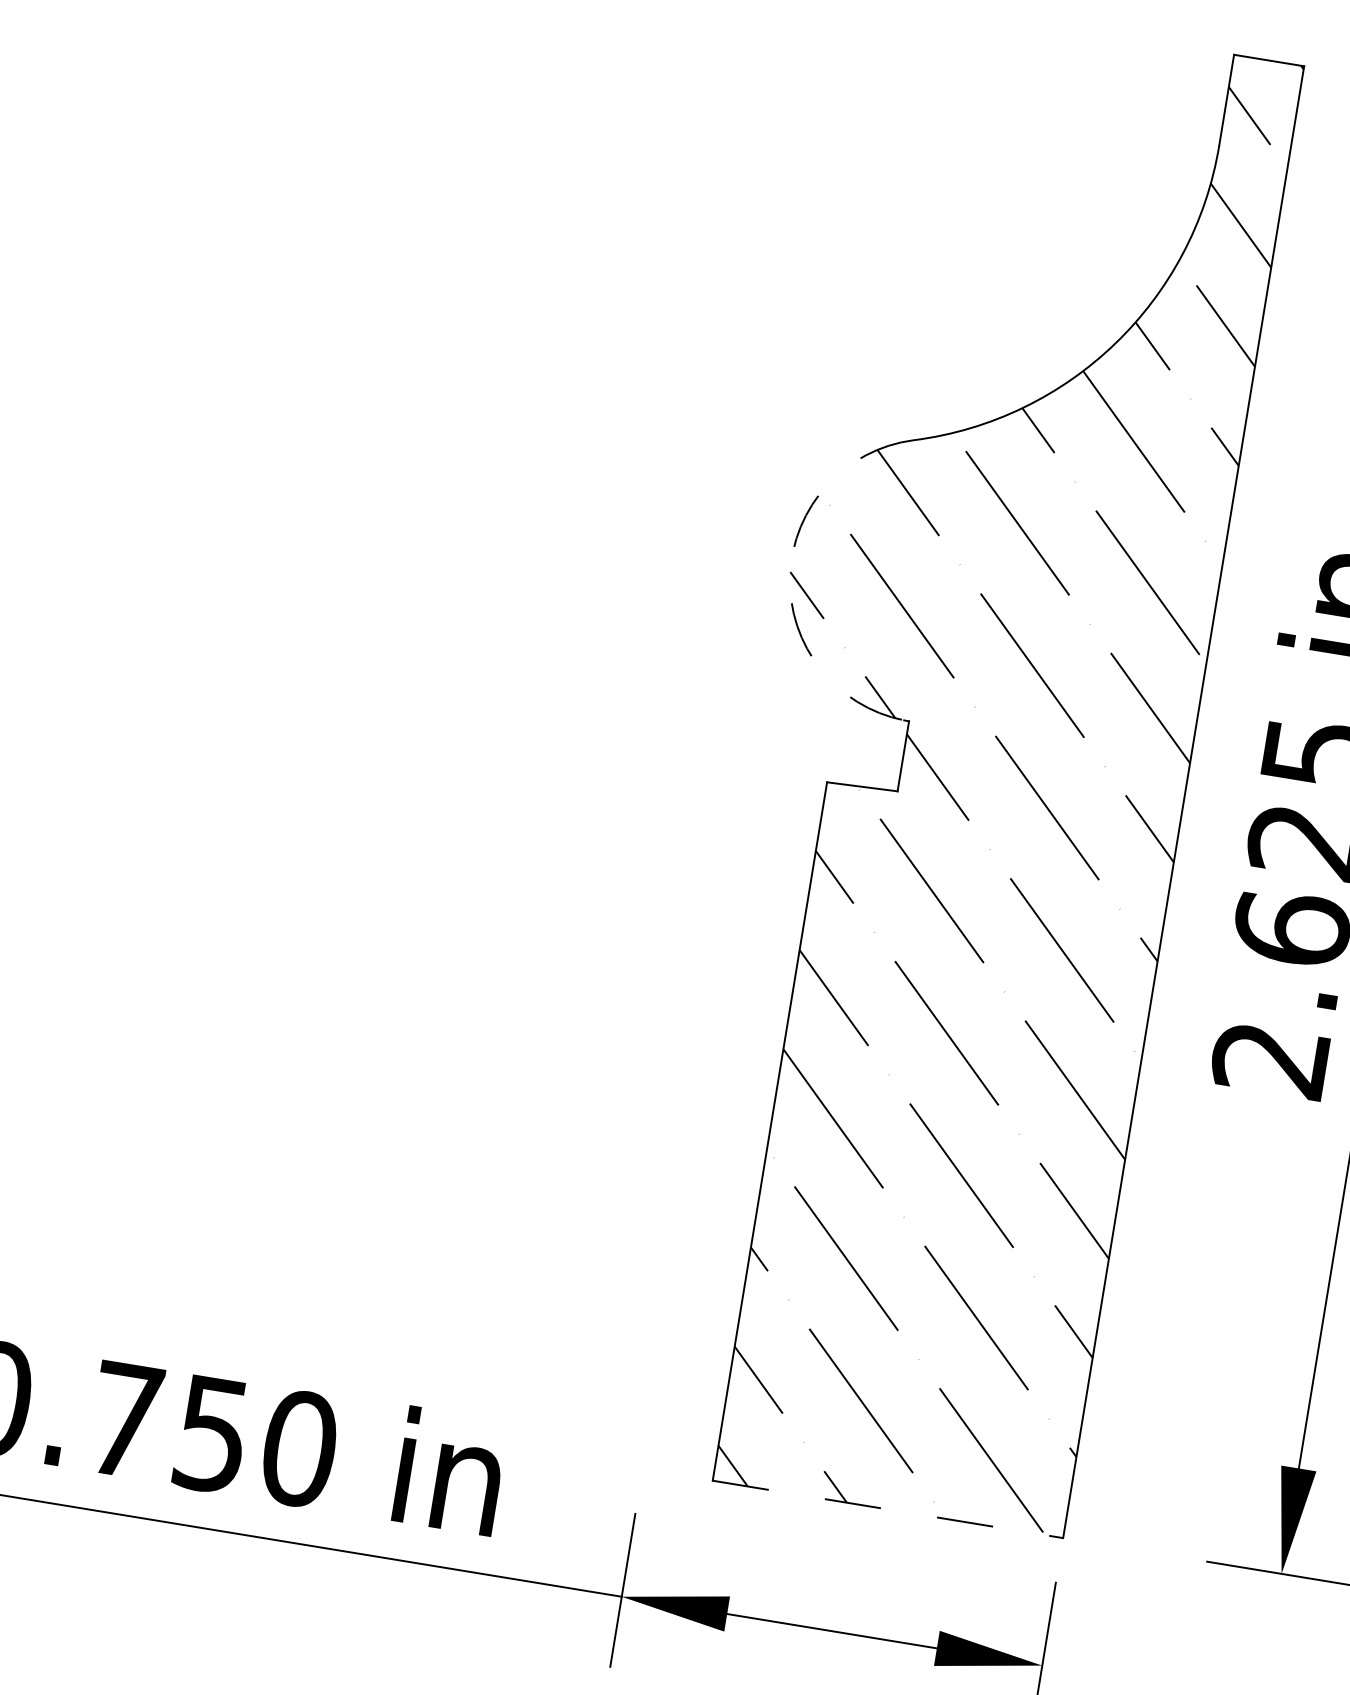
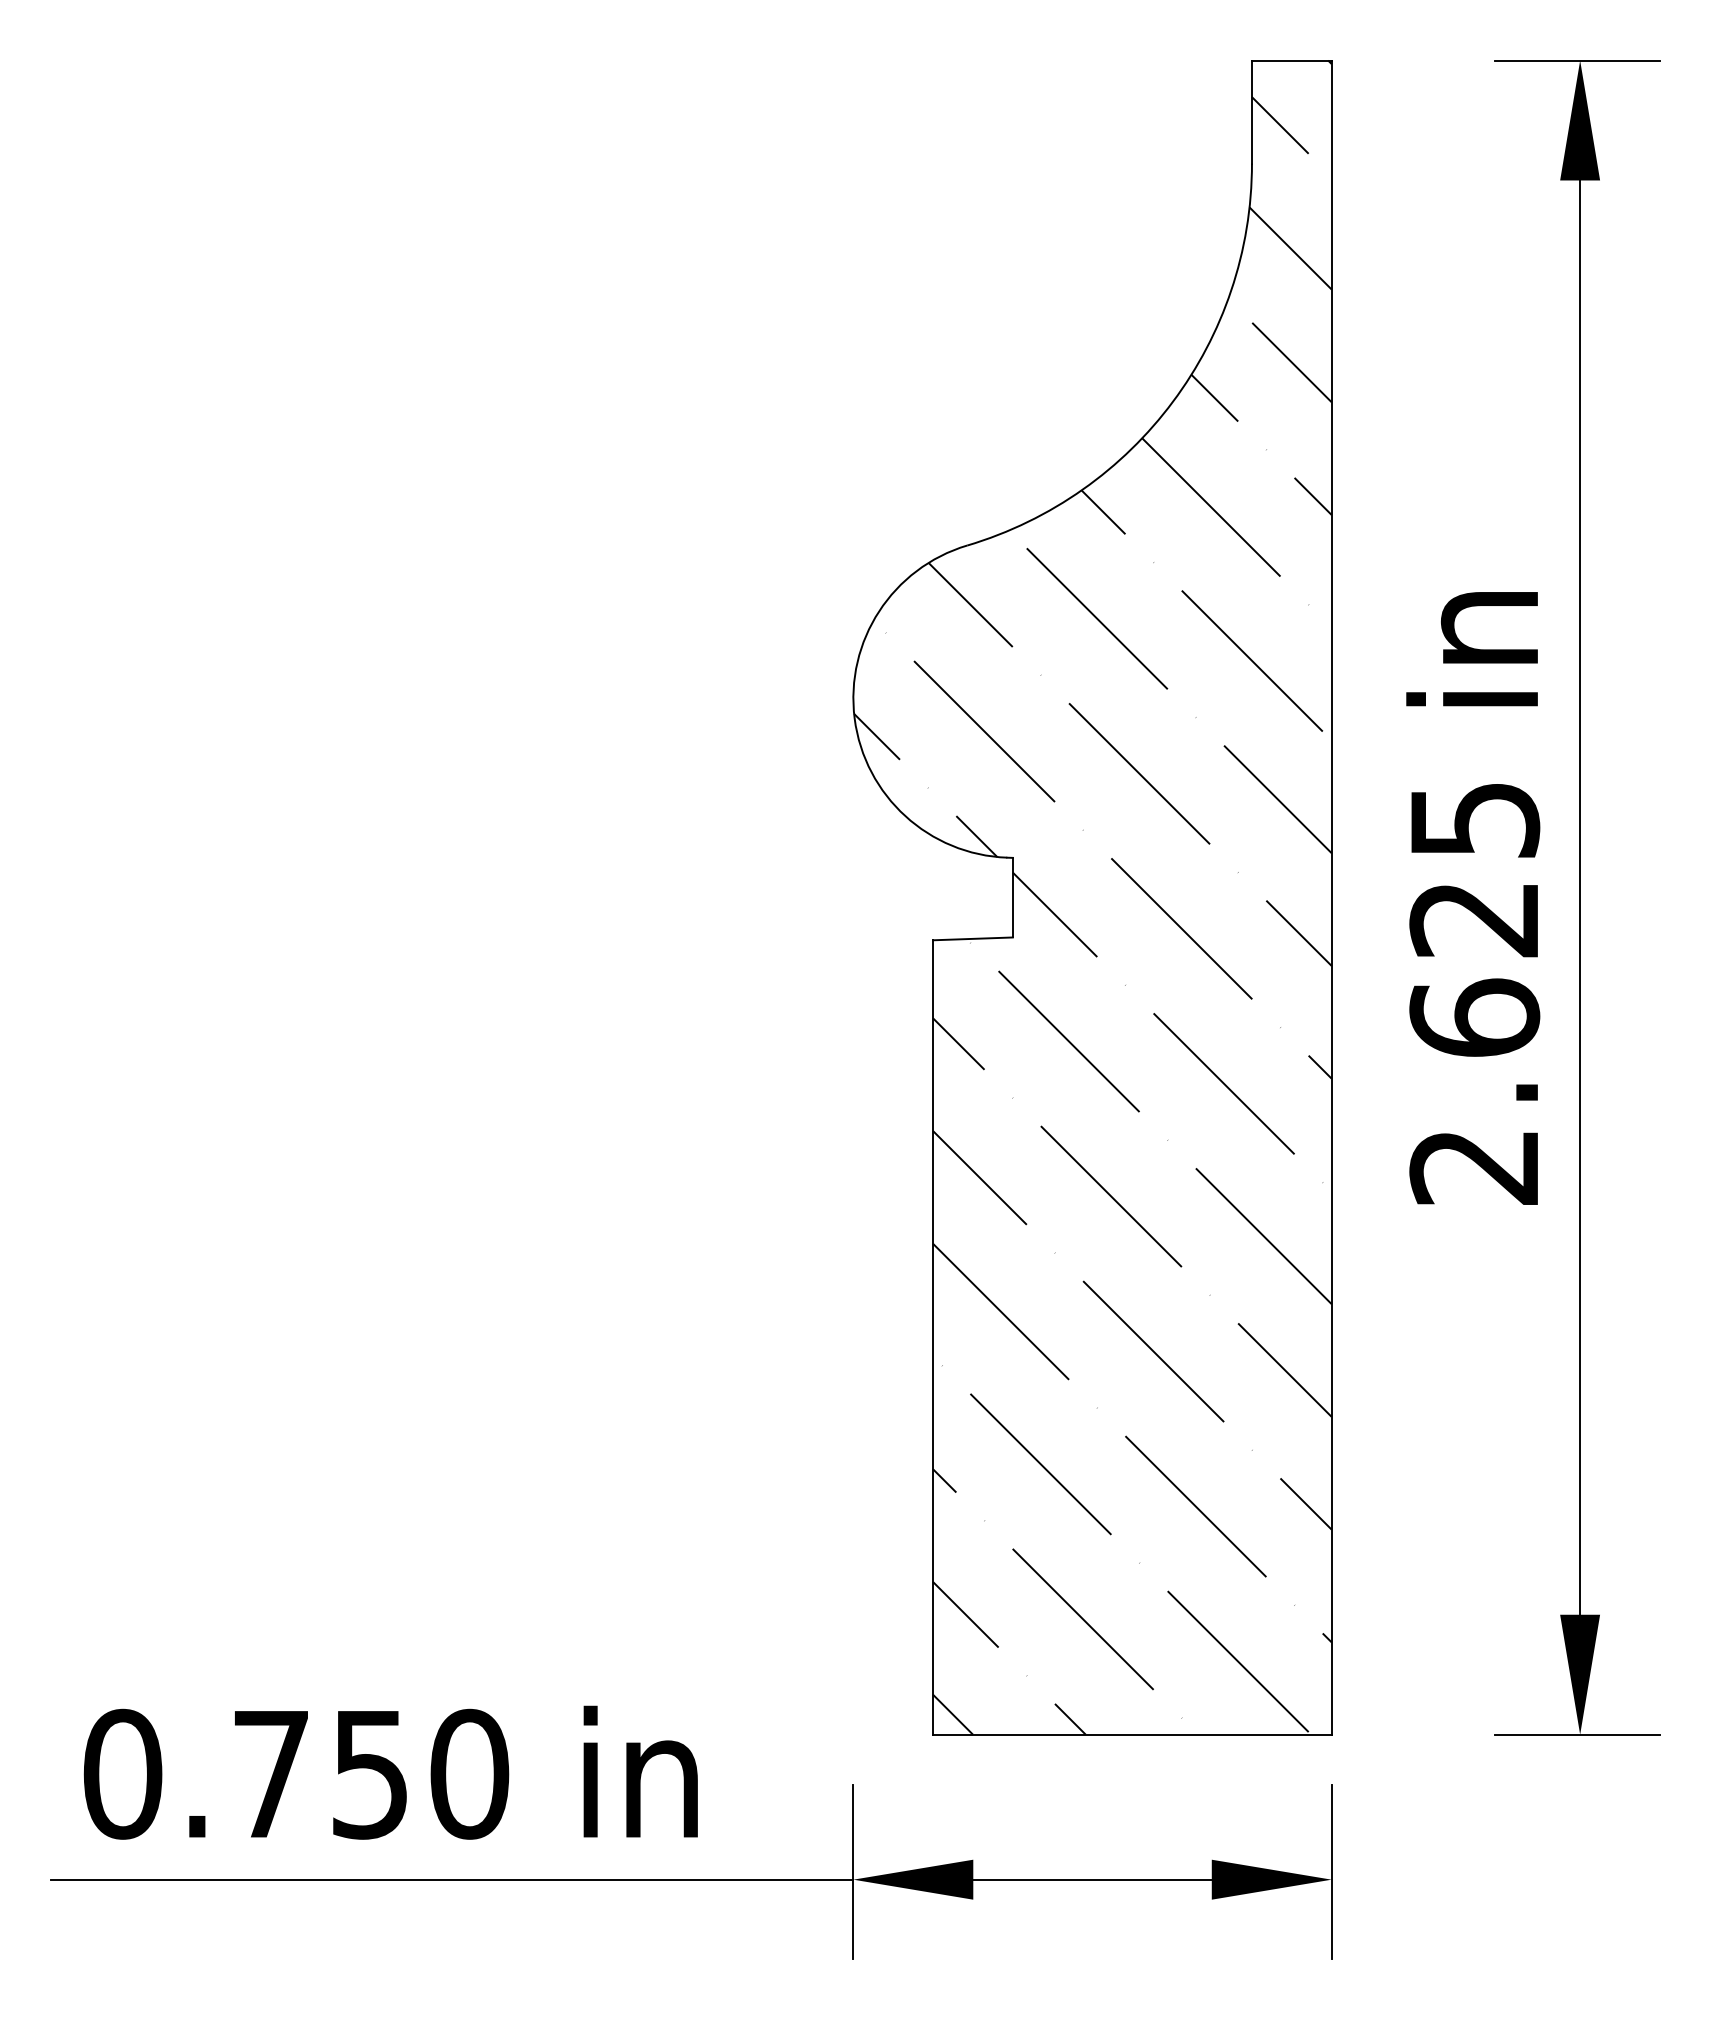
arc: (789, 576) -> (854, 718), dashed -> solid
line: (888, 1509) -> (1132, 1734), dashed -> solid

